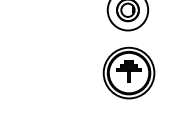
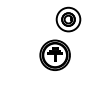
part: (127, 71) -> (54, 54), moved

